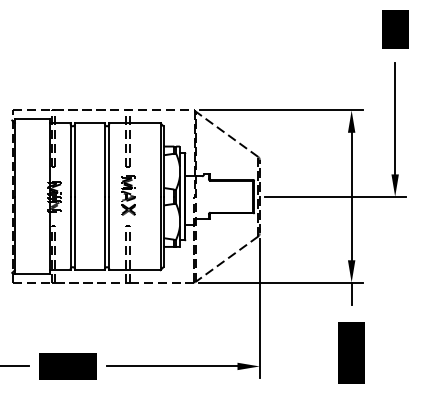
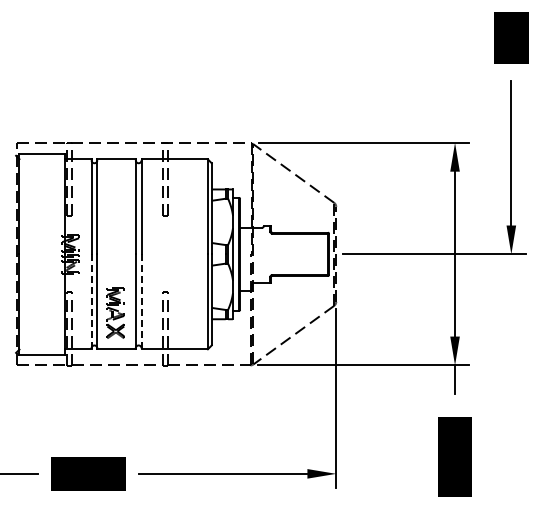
part: (128, 195) -> (115, 312), moved
line: (70, 233) -> (91, 301), solid -> dashed
line: (109, 233) -> (141, 301), solid -> dashed

